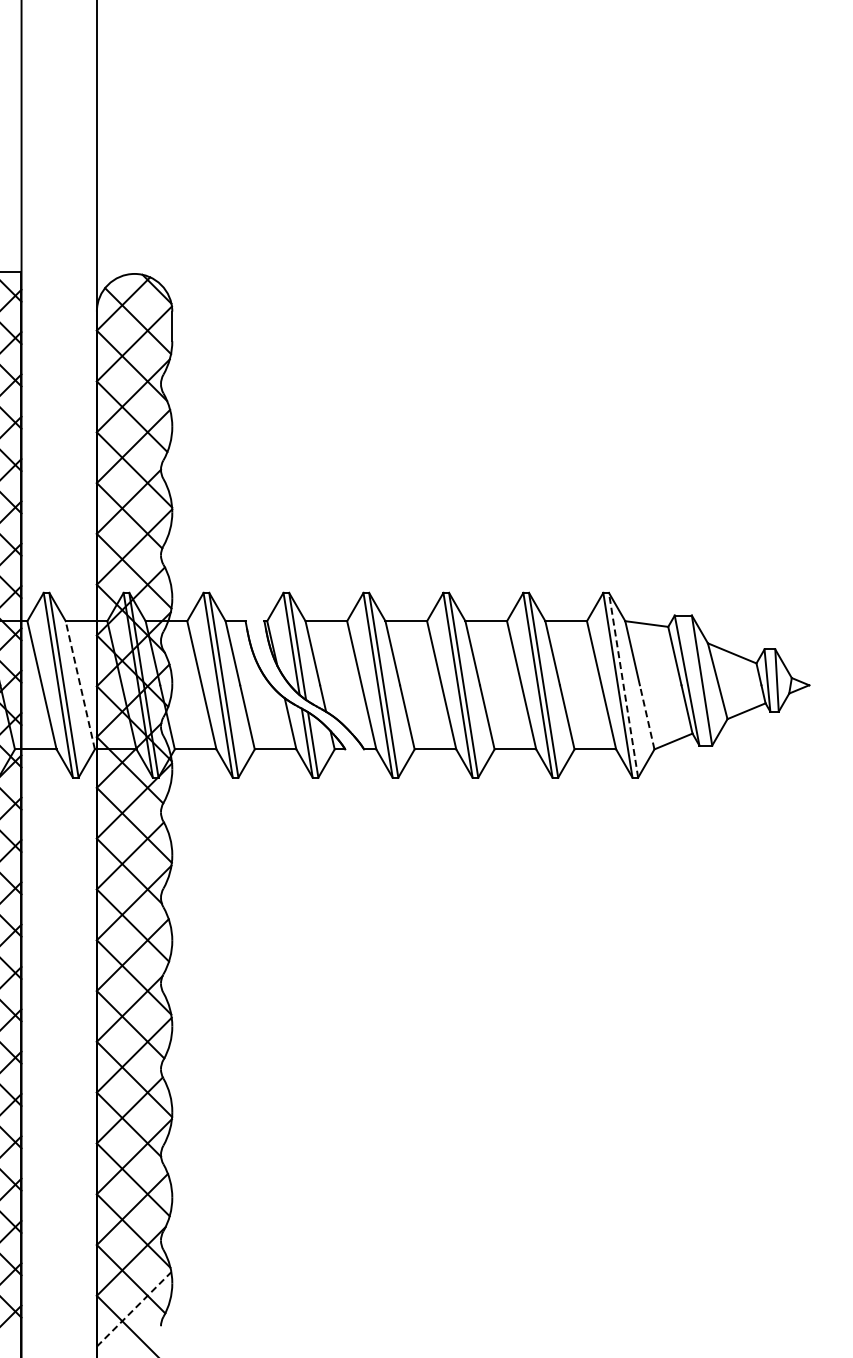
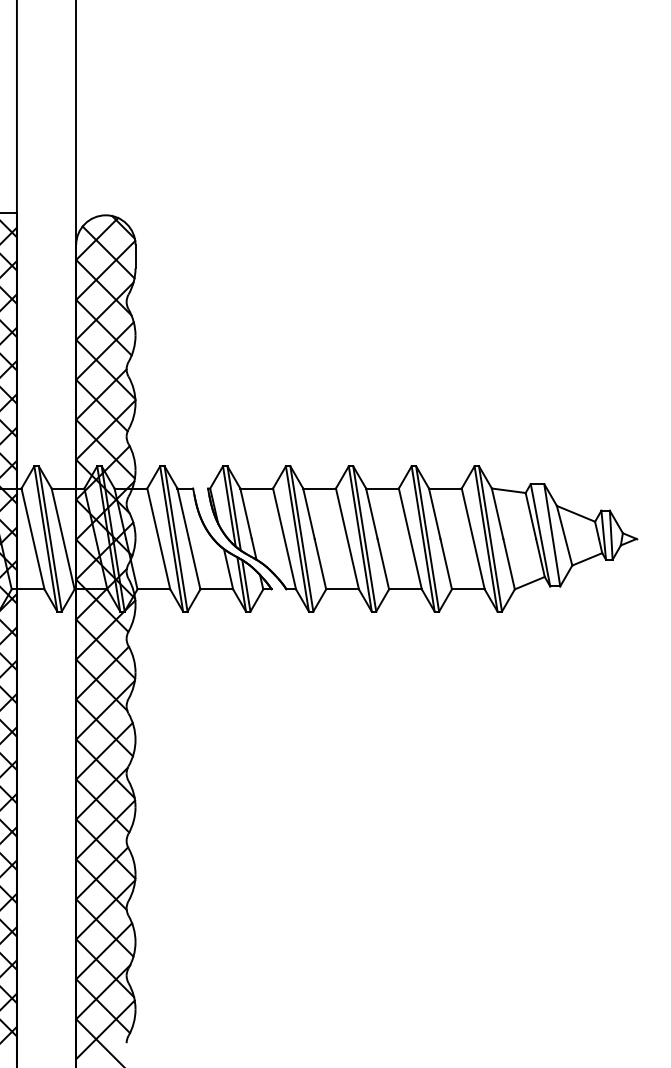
line: (80, 685) -> (63, 539), dashed -> solid
line: (623, 685) -> (490, 539), dashed -> solid
line: (647, 717) -> (509, 564), dashed -> solid
line: (134, 1309) -> (105, 1030), dashed -> solid

